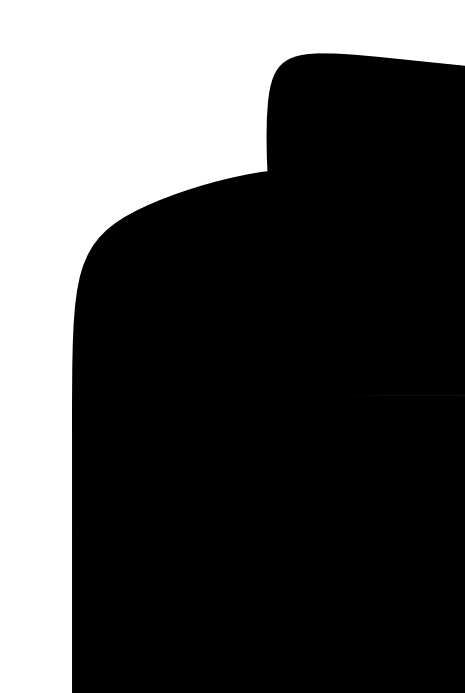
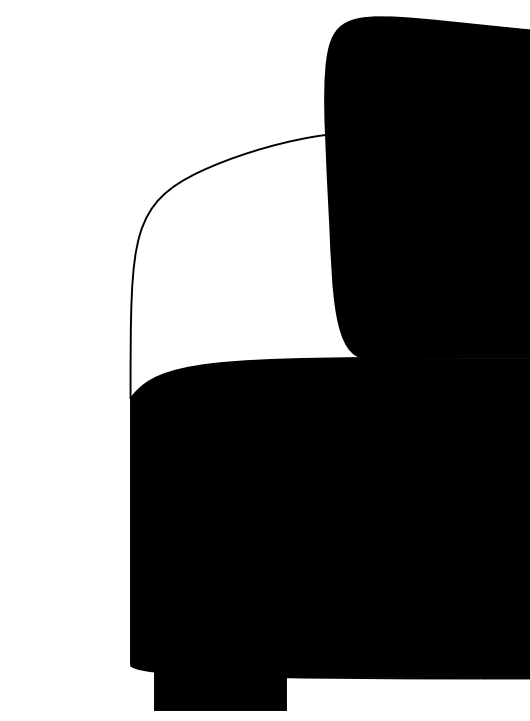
fill: (190, 303) -> (248, 266), removed

